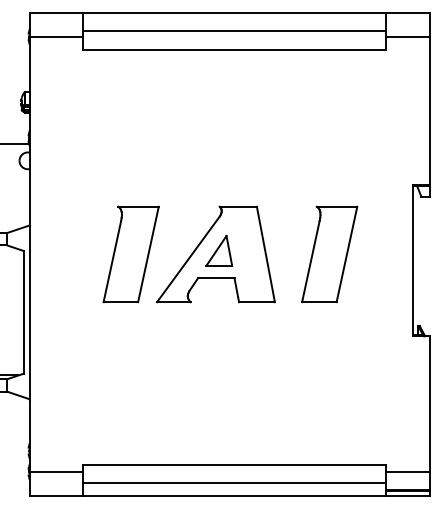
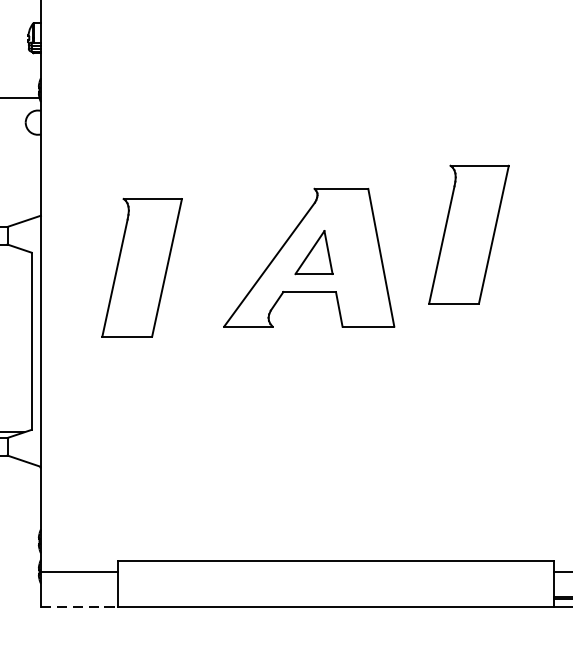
part: (130, 254) -> (141, 267), moved
part: (329, 254) -> (468, 234), moved
line: (234, 483) -> (335, 588), removed
line: (56, 496) -> (79, 606), solid -> dashed

